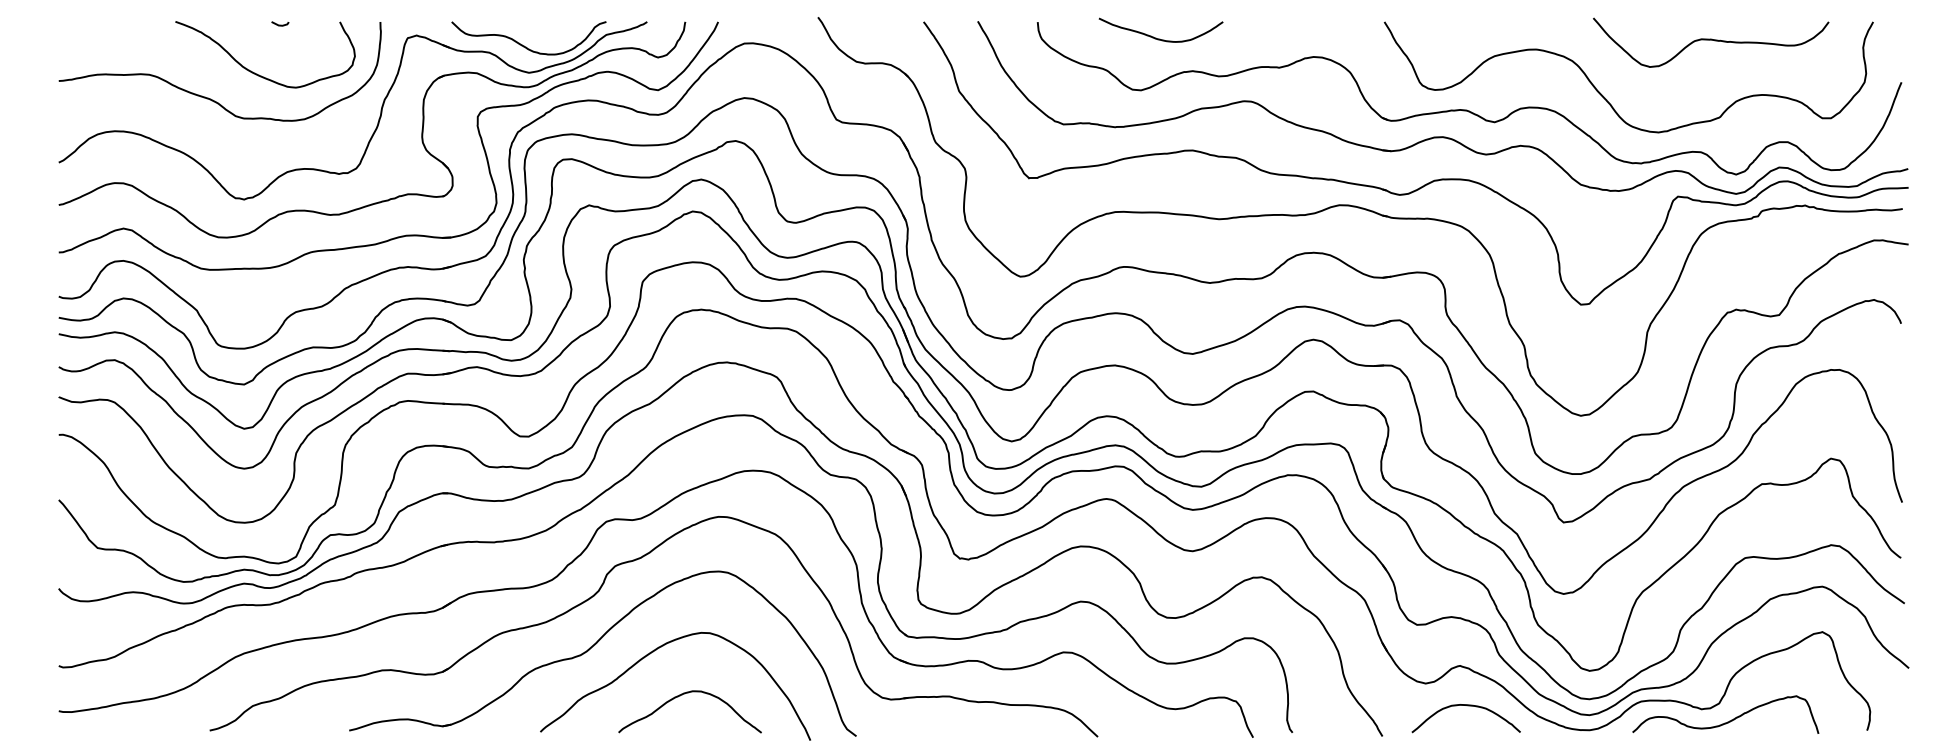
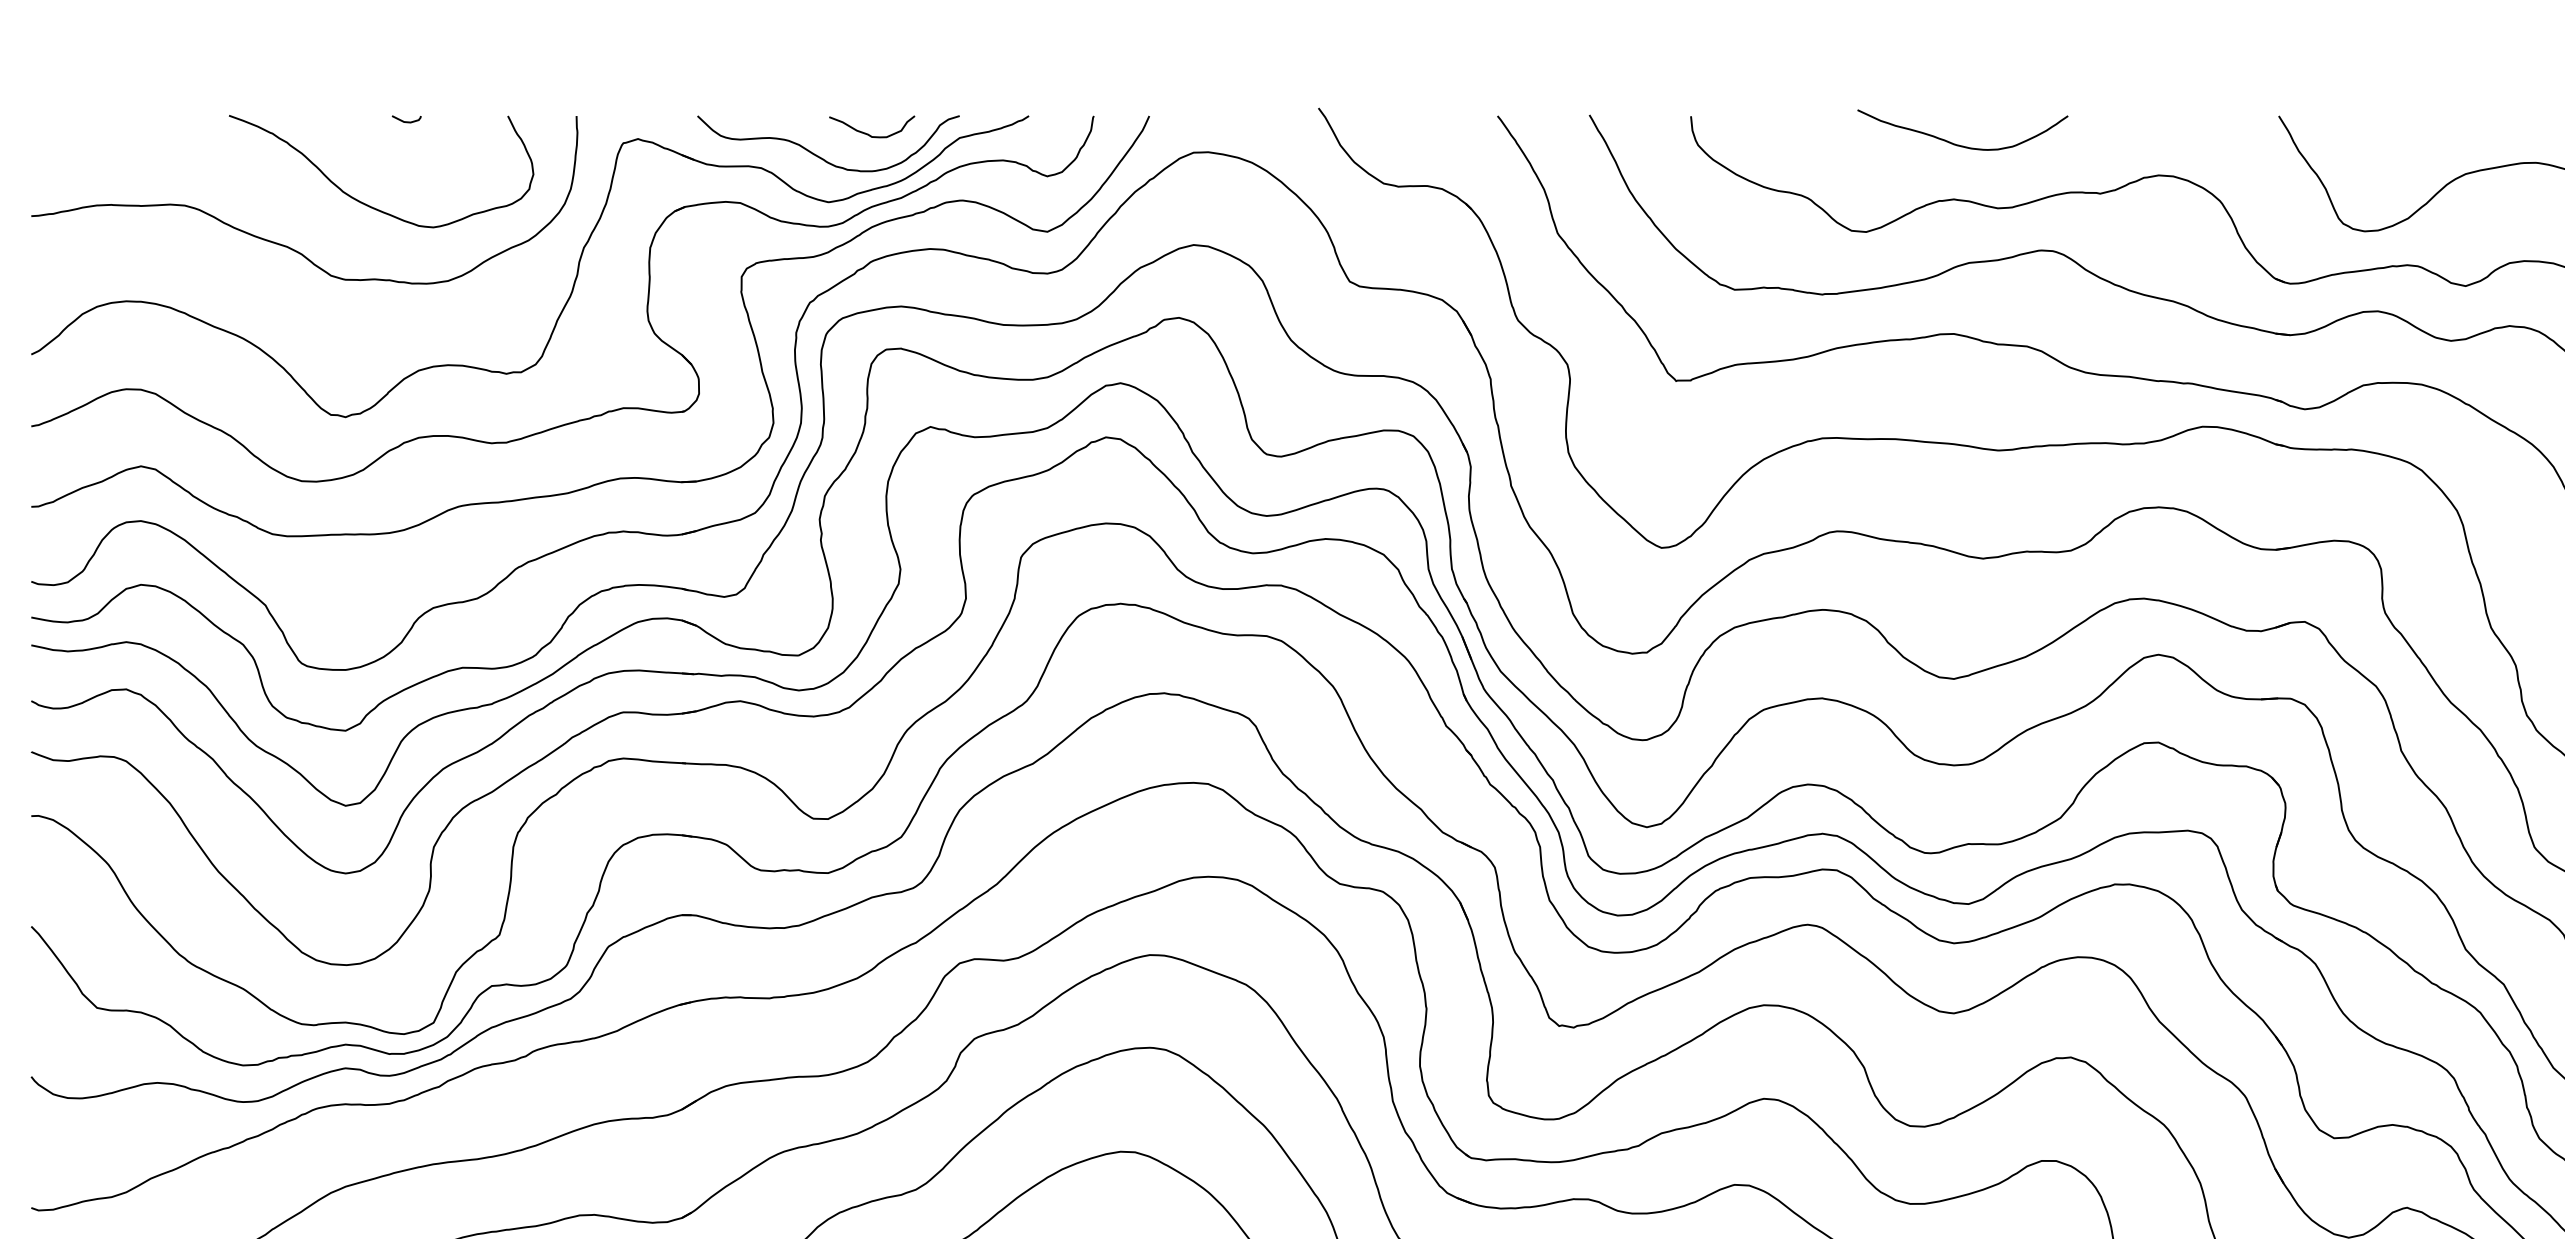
curve: (553, 32) -> (870, 133), added
curve: (1156, 37) -> (1955, 142), moved

